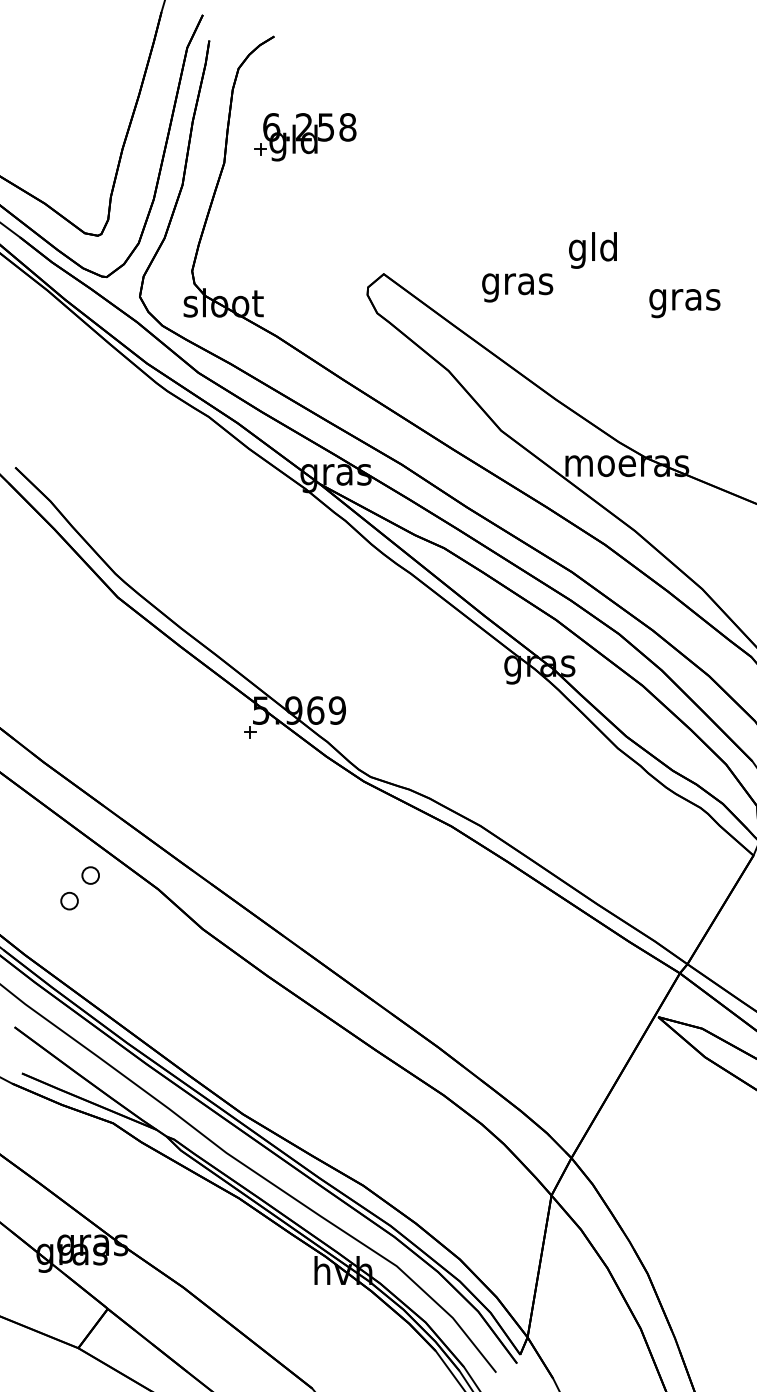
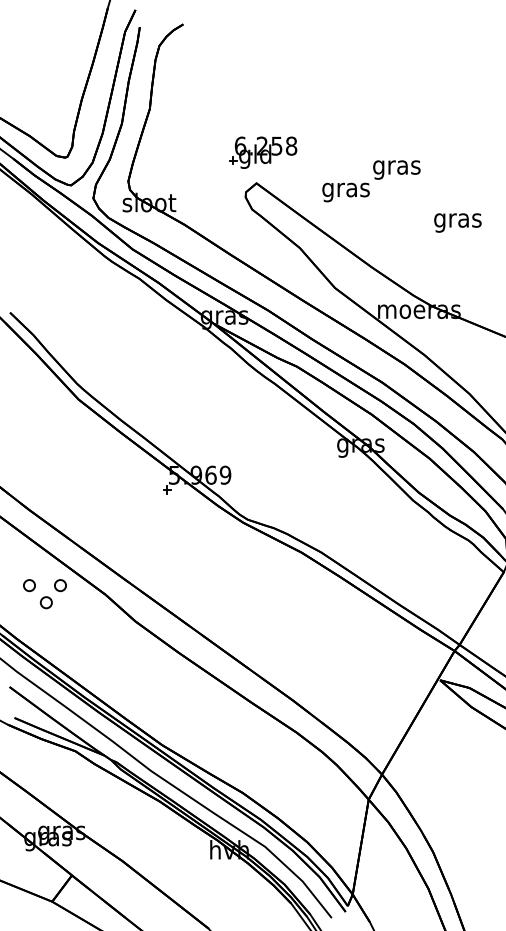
part: (305, 136) -> (263, 152), moved
text: (593, 250) -> (396, 167), gld -> gras
text: (684, 302) -> (457, 222), moved
part: (44, 875) -> (29, 585), added

